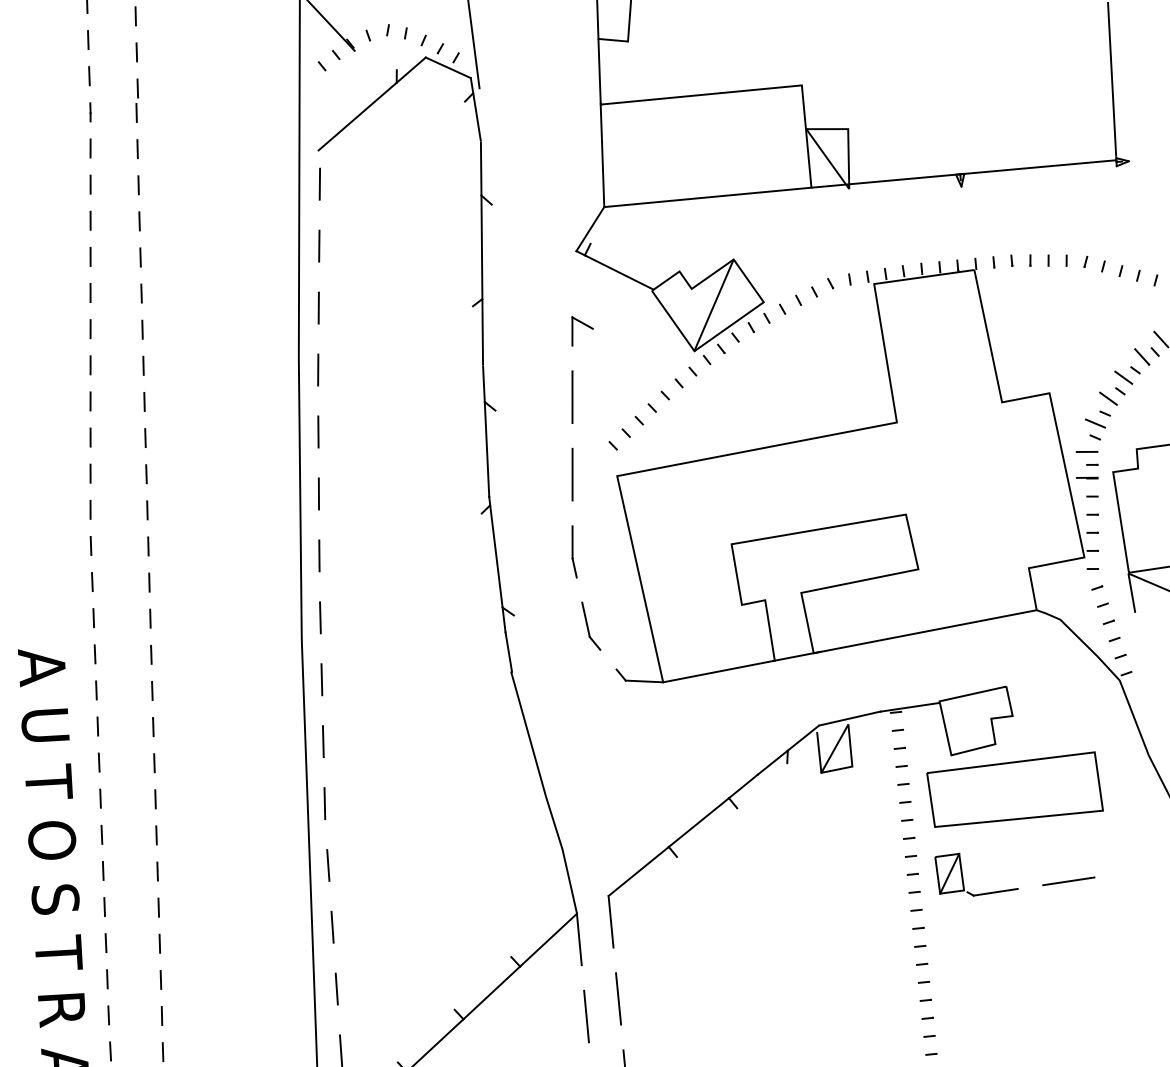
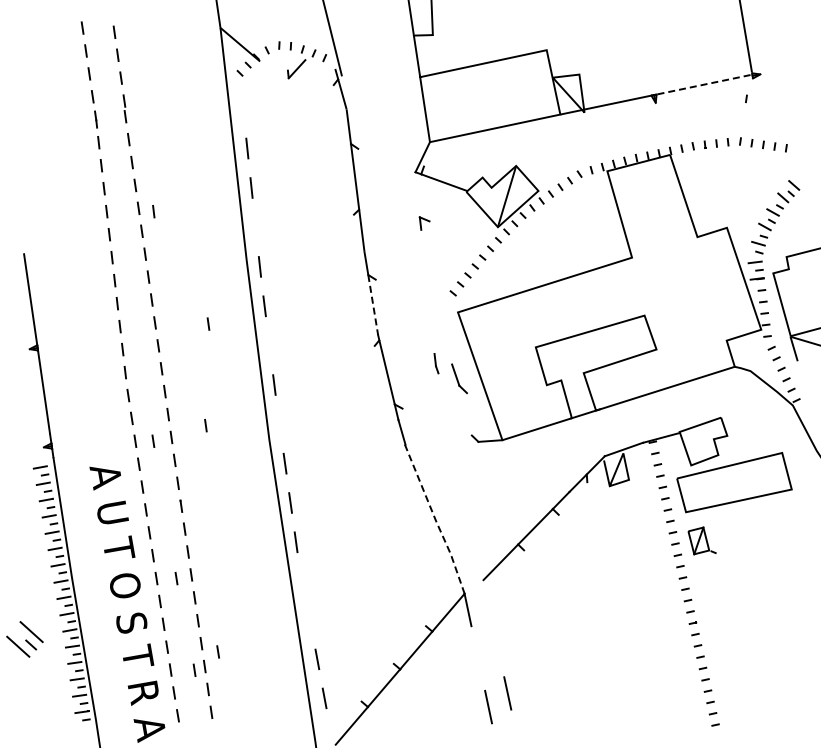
line: (448, 67) -> (320, 64), removed
part: (89, 111) -> (95, 119), size x1.4
line: (357, 116) -> (266, 102), removed
line: (1041, 167) -> (705, 84), solid -> dashed
line: (1102, 196) -> (746, 98), added
line: (163, 265) -> (153, 211), added
line: (318, 308) -> (255, 227), removed
part: (581, 332) -> (424, 223), size x0.7
line: (572, 397) -> (423, 265), removed
line: (228, 448) -> (208, 323), added
line: (487, 450) -> (373, 305), solid -> dashed
line: (572, 474) -> (429, 314), removed
line: (318, 493) -> (269, 345), removed
part: (574, 551) -> (436, 363), size x0.6
line: (205, 606) -> (205, 425), added
line: (320, 617) -> (279, 424), removed
line: (121, 620) -> (153, 440), added
part: (591, 625) -> (459, 378), moved
line: (544, 794) -> (435, 520), solid -> dashed
line: (132, 838) -> (176, 578), added
line: (327, 865) -> (302, 581), removed
line: (1069, 880) -> (775, 536), removed
line: (995, 892) -> (729, 549), removed
line: (610, 921) -> (486, 596), removed
line: (331, 927) -> (309, 620), removed
line: (183, 958) -> (217, 651), added
line: (144, 982) -> (194, 669), added
line: (617, 998) -> (496, 644), removed
line: (585, 1016) -> (477, 658), removed

